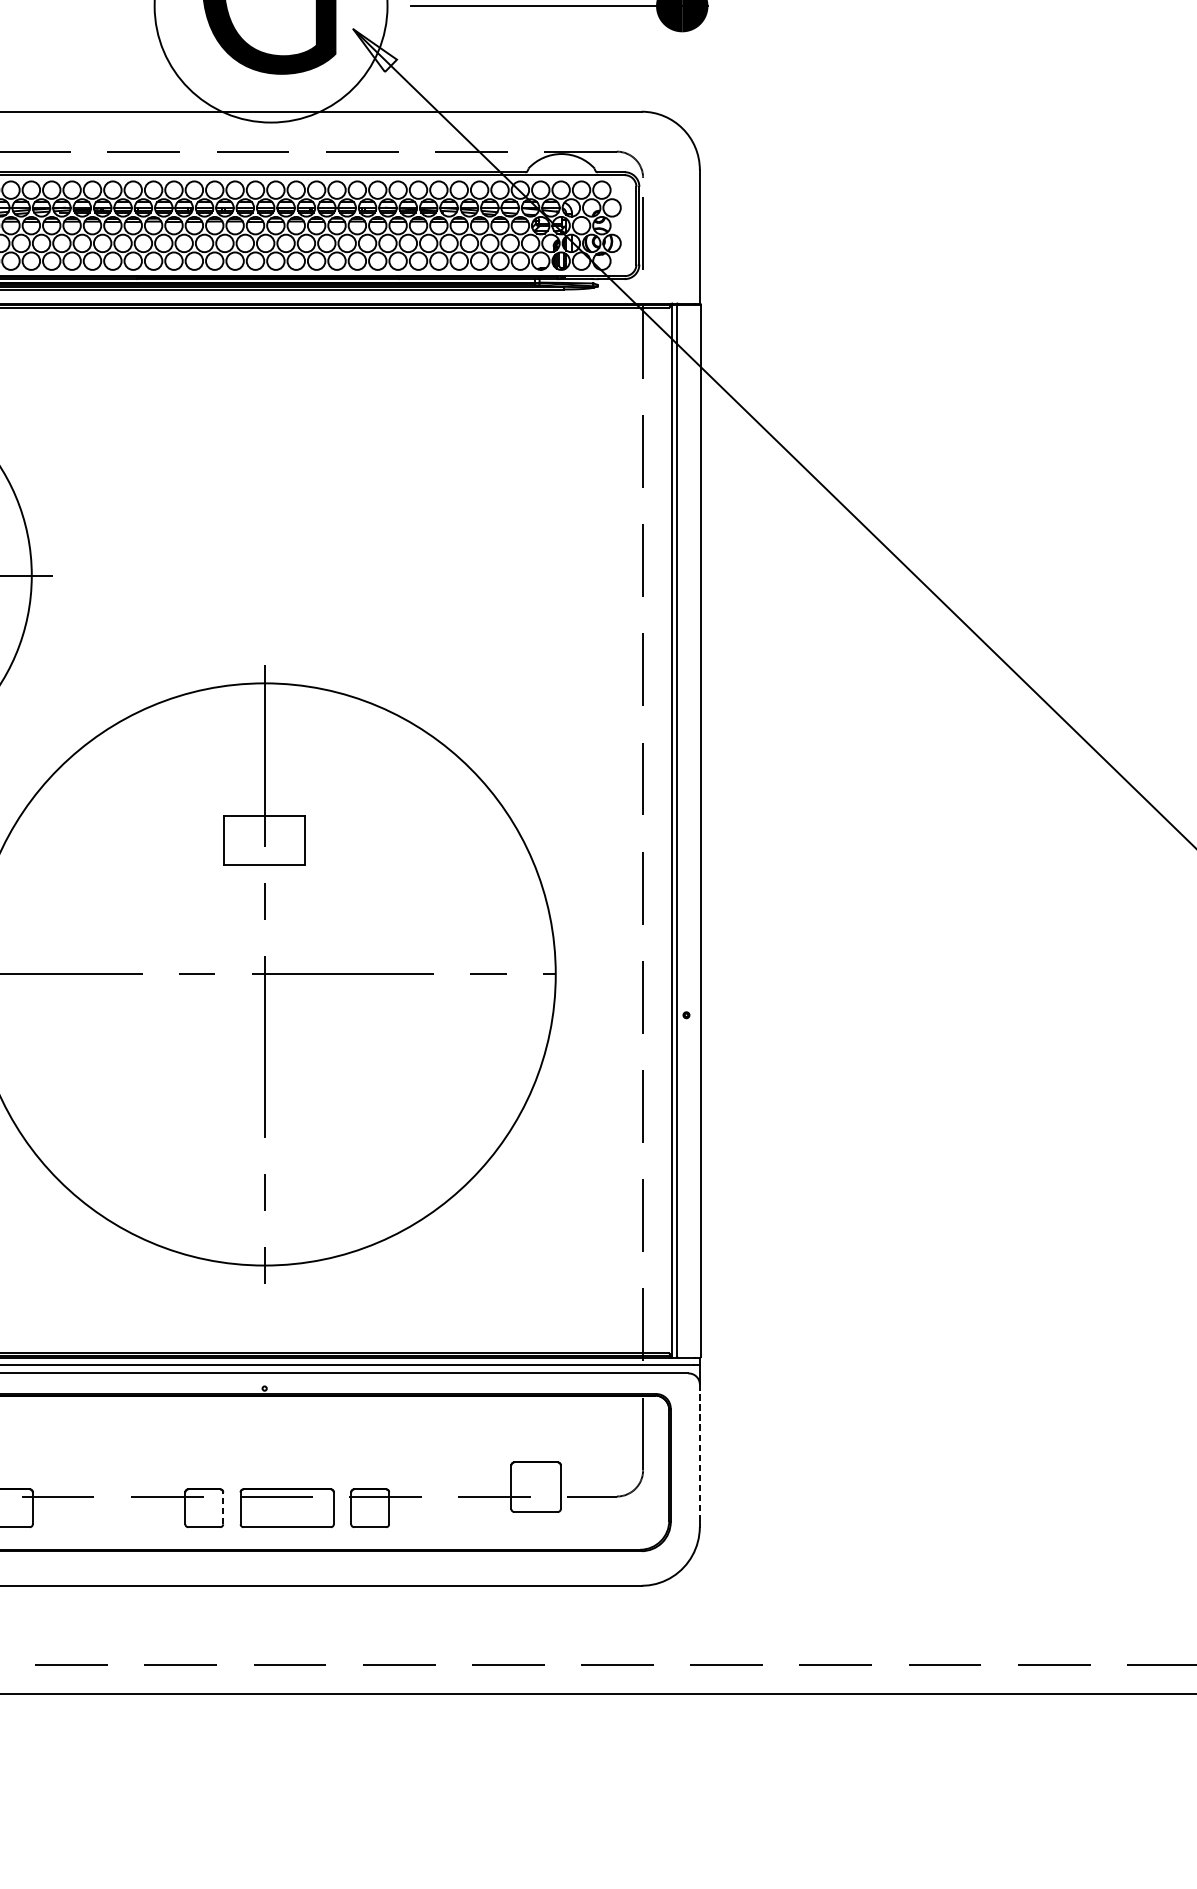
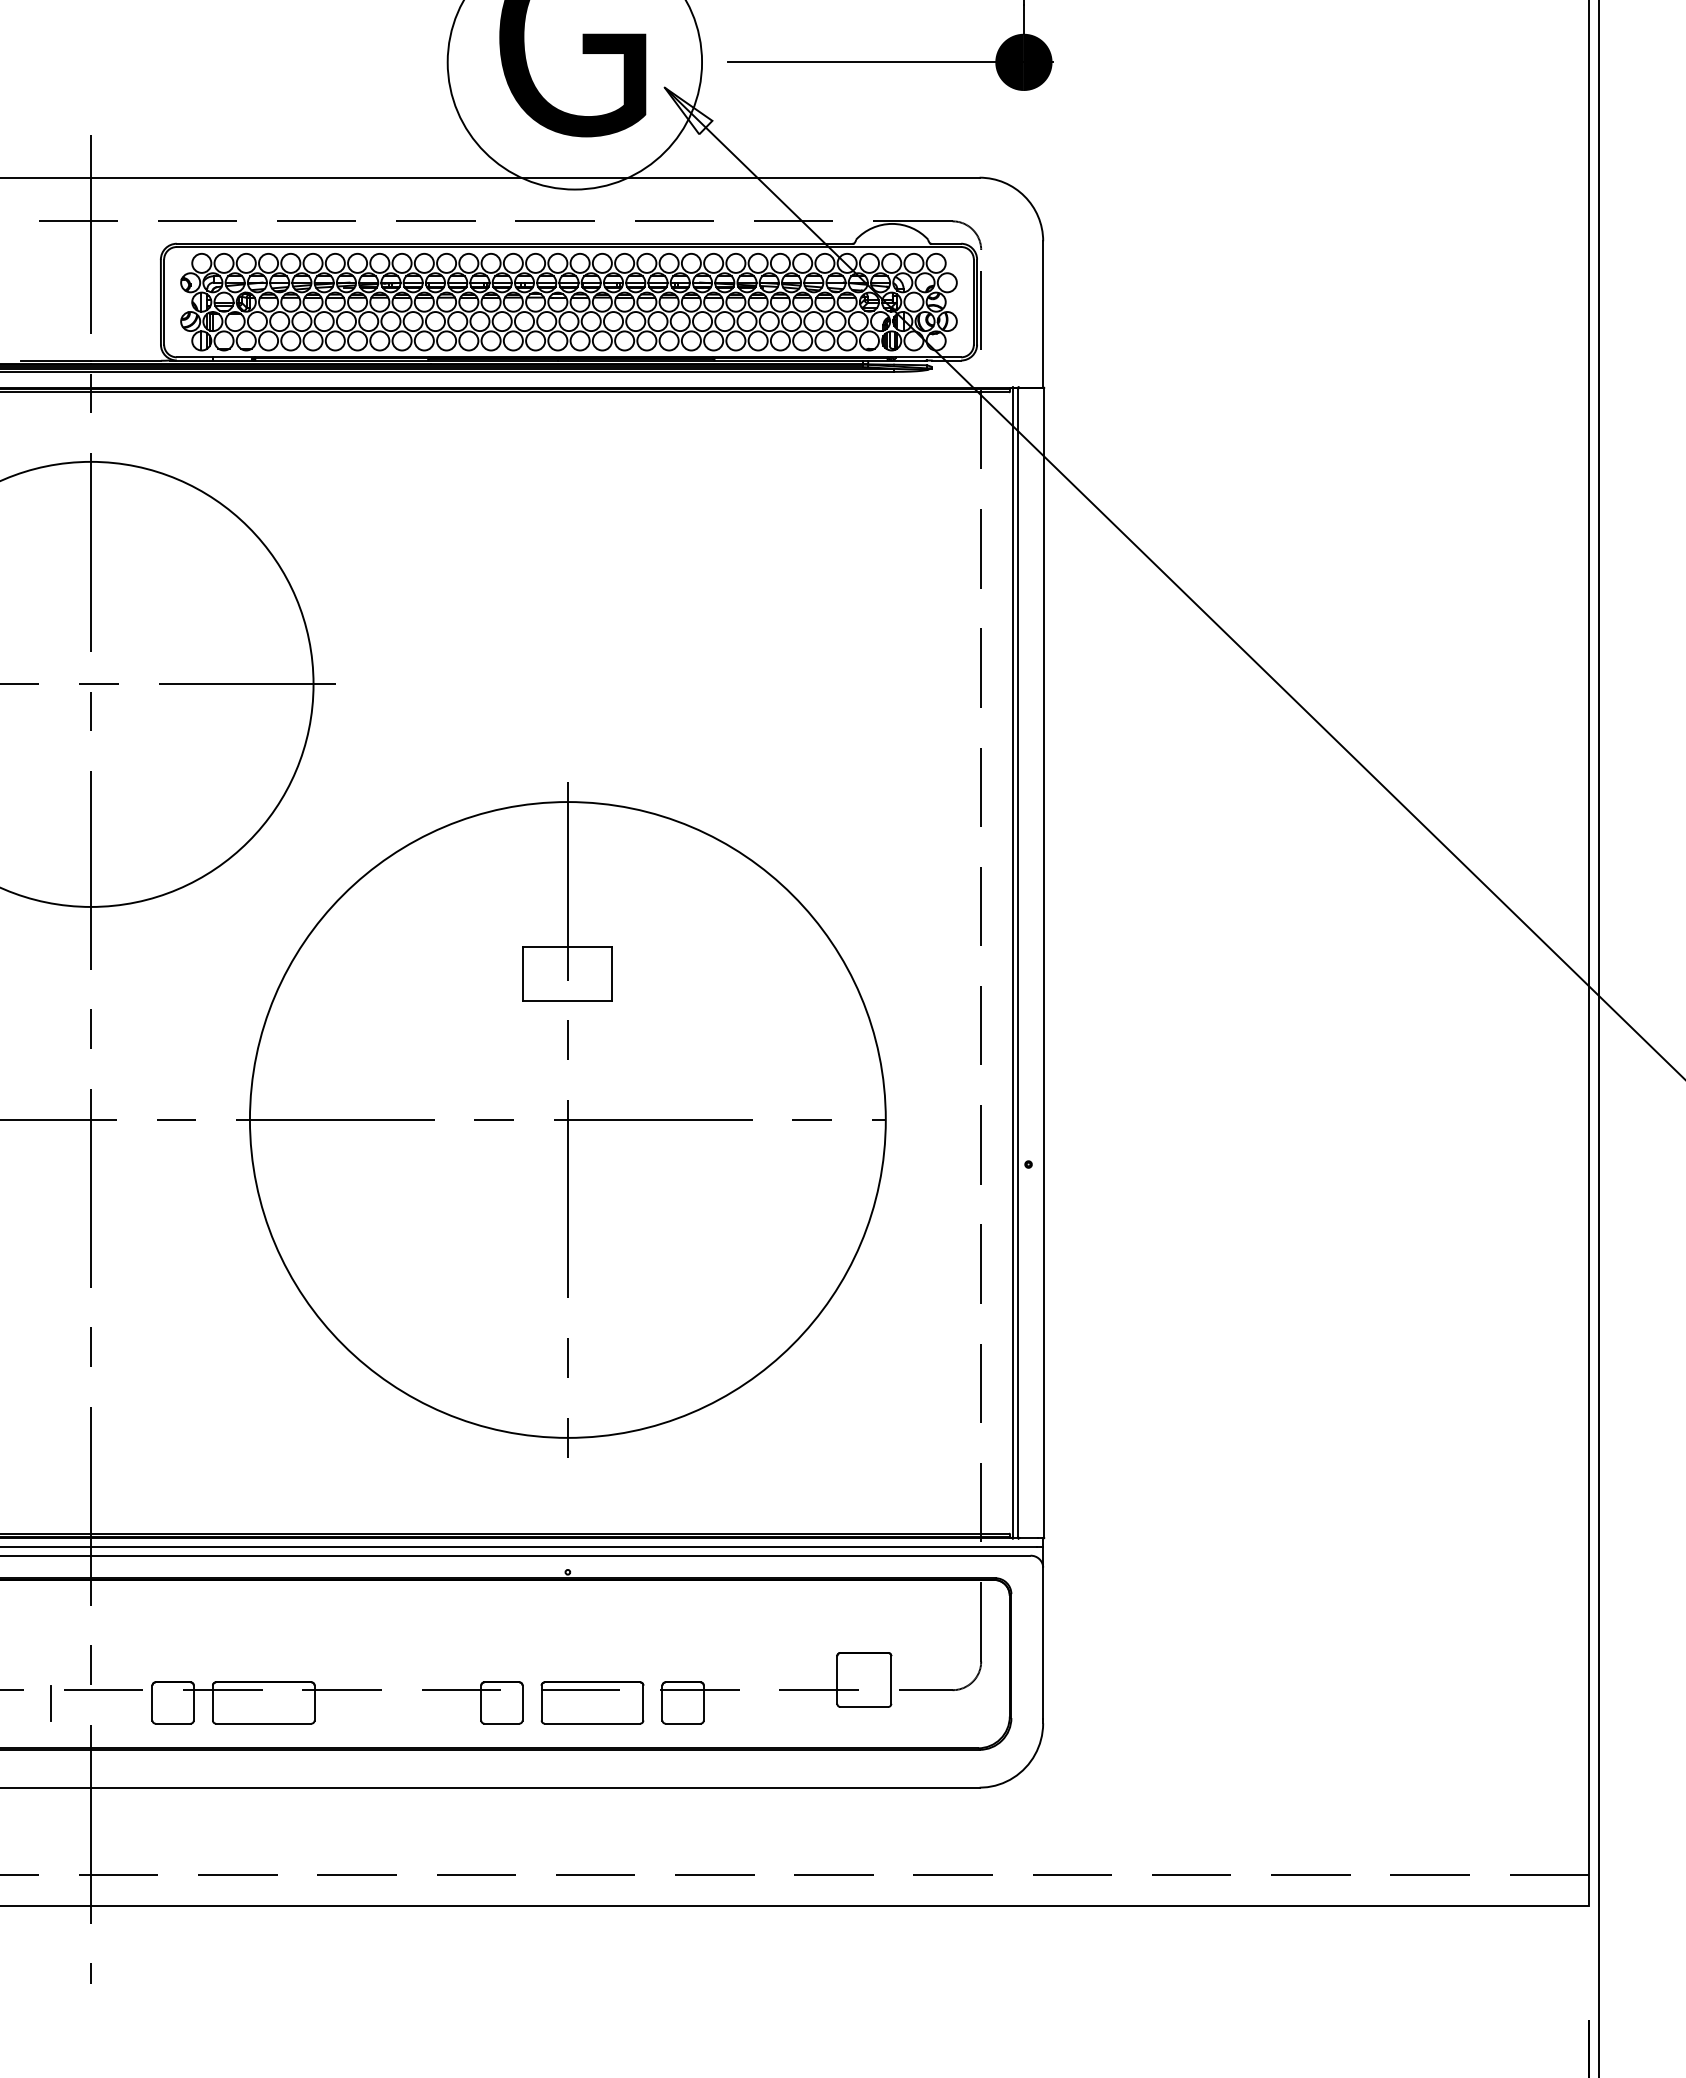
line: (700, 1453) -> (1043, 1643), dashed -> solid
line: (223, 1507) -> (522, 1702), dashed -> solid

